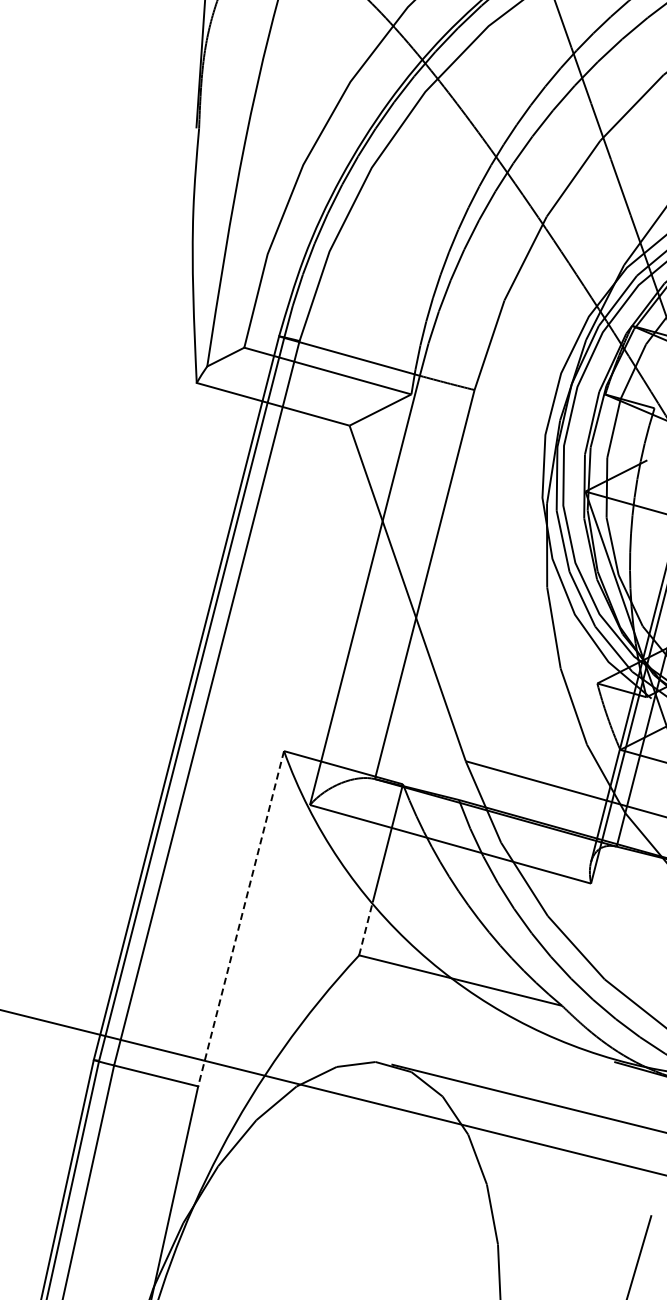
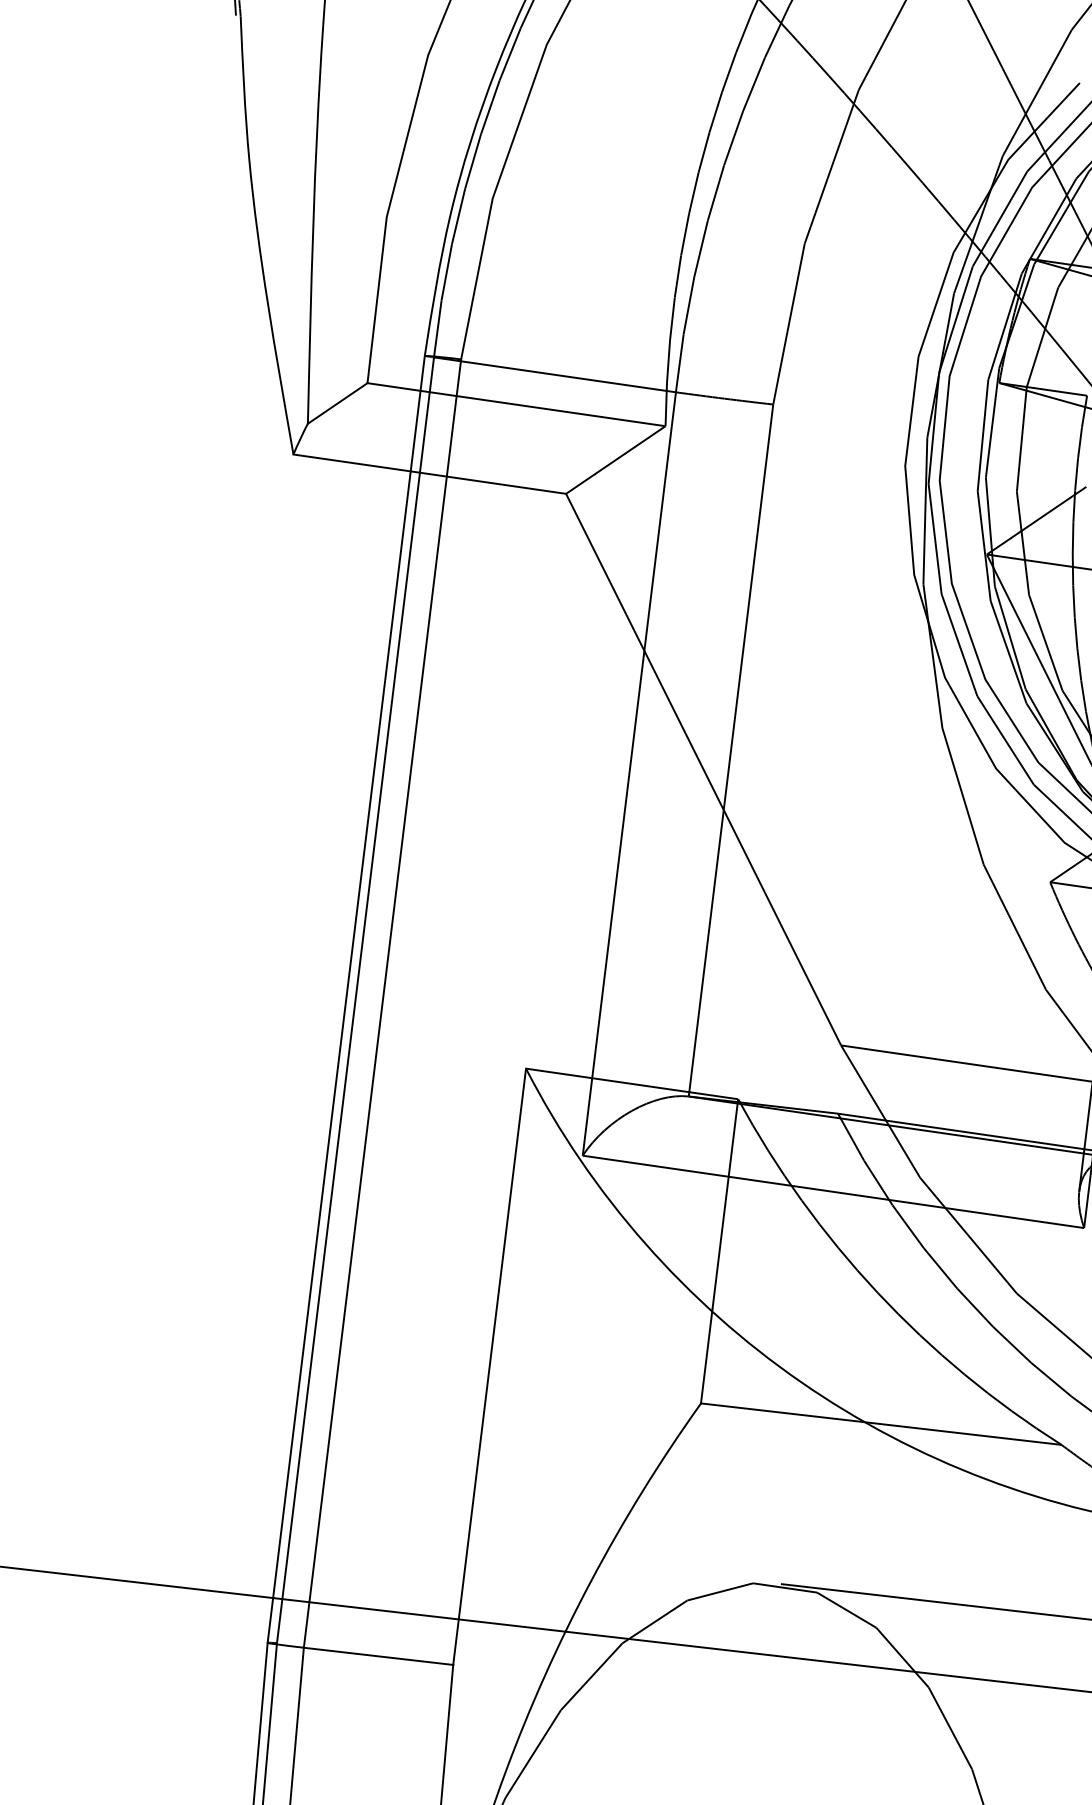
line: (241, 919) -> (490, 1367), dashed -> solid
line: (366, 928) -> (707, 1355), dashed -> solid

